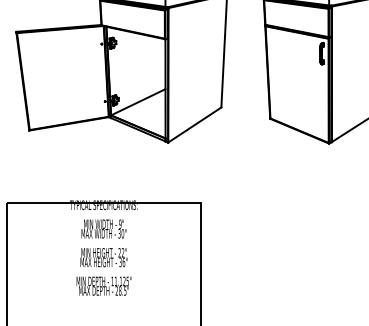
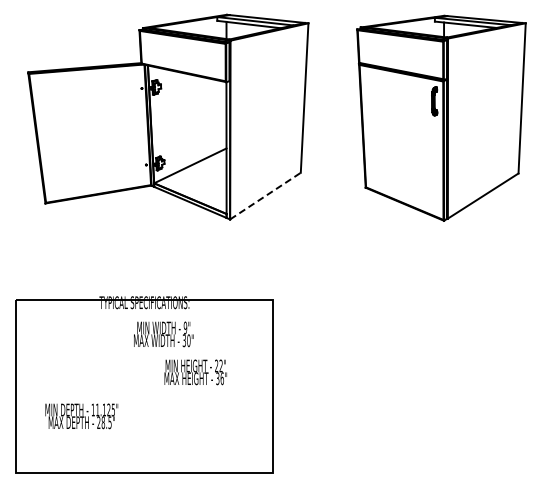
line: (194, 124) -> (265, 195), solid -> dashed
text: (103, 229) -> (163, 334), moved
text: (103, 257) -> (195, 372), moved
text: (103, 286) -> (81, 416), moved

